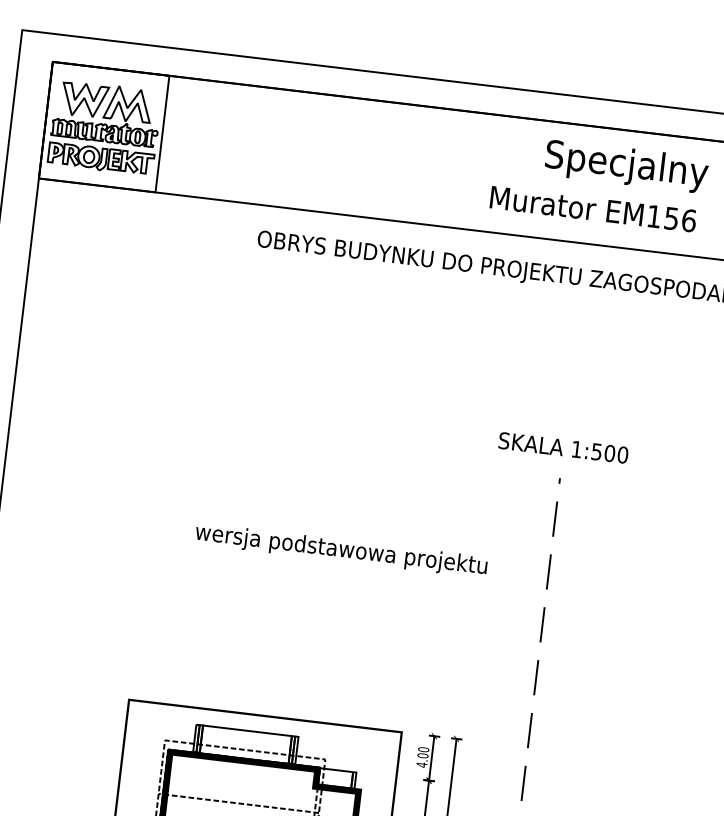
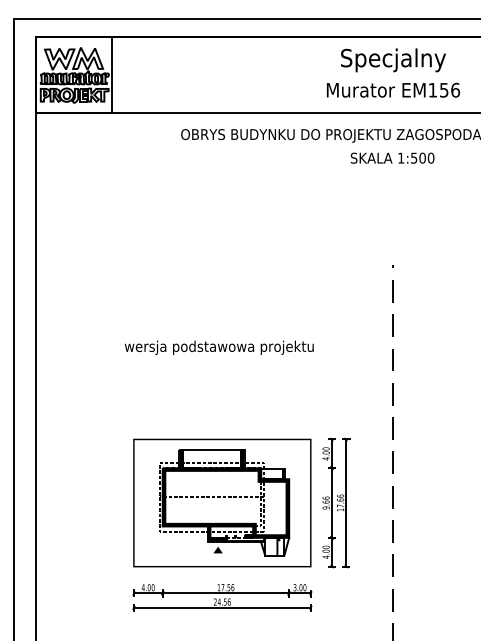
text: (626, 166) -> (393, 60), moved
text: (563, 446) -> (392, 157), moved
text: (340, 549) -> (218, 347), moved

